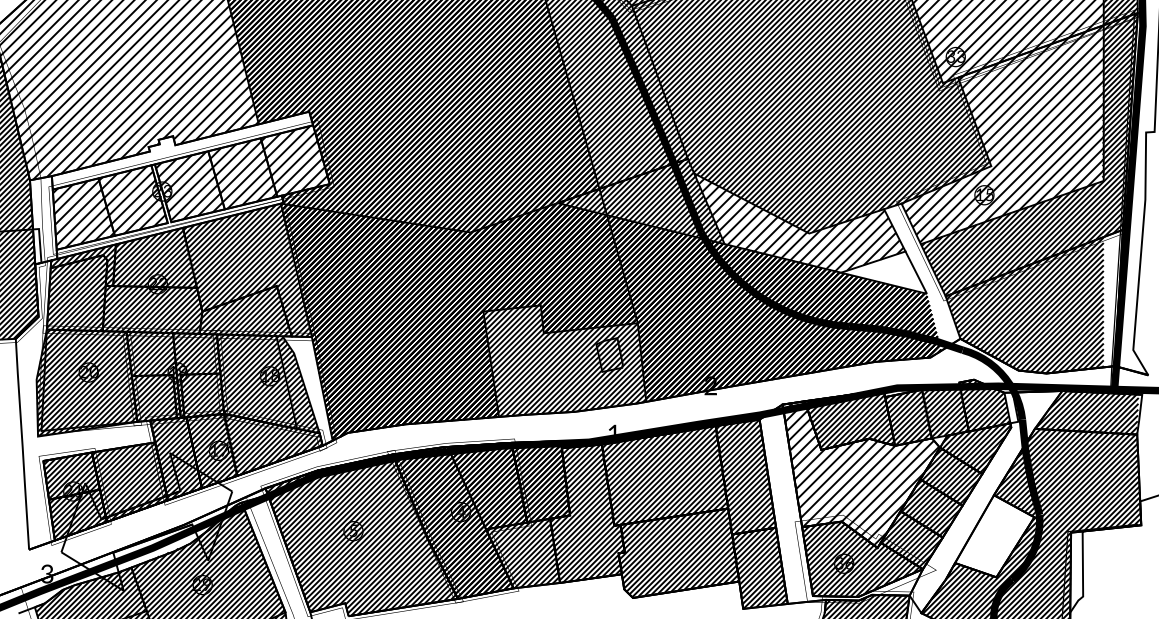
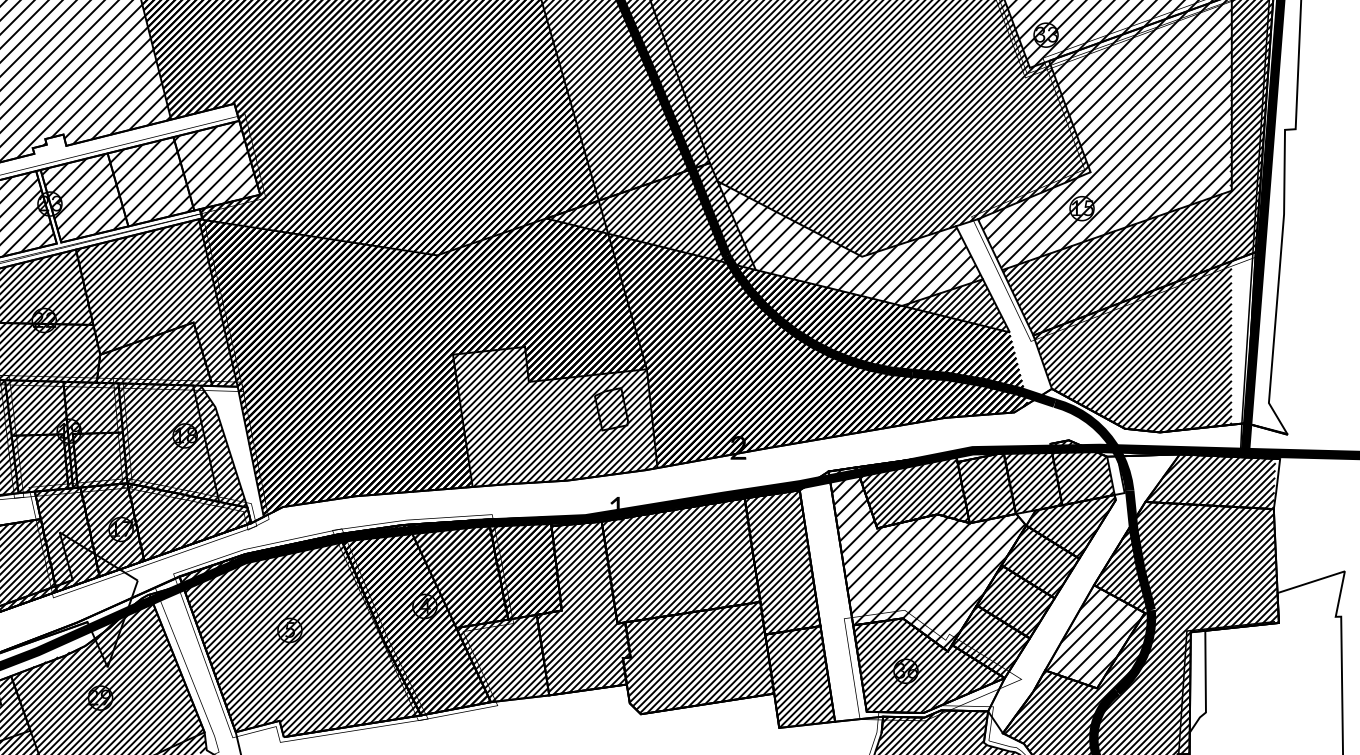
hatch: (885, 272) -> (957, 305), added
hatch: (993, 536) -> (1093, 637), added

